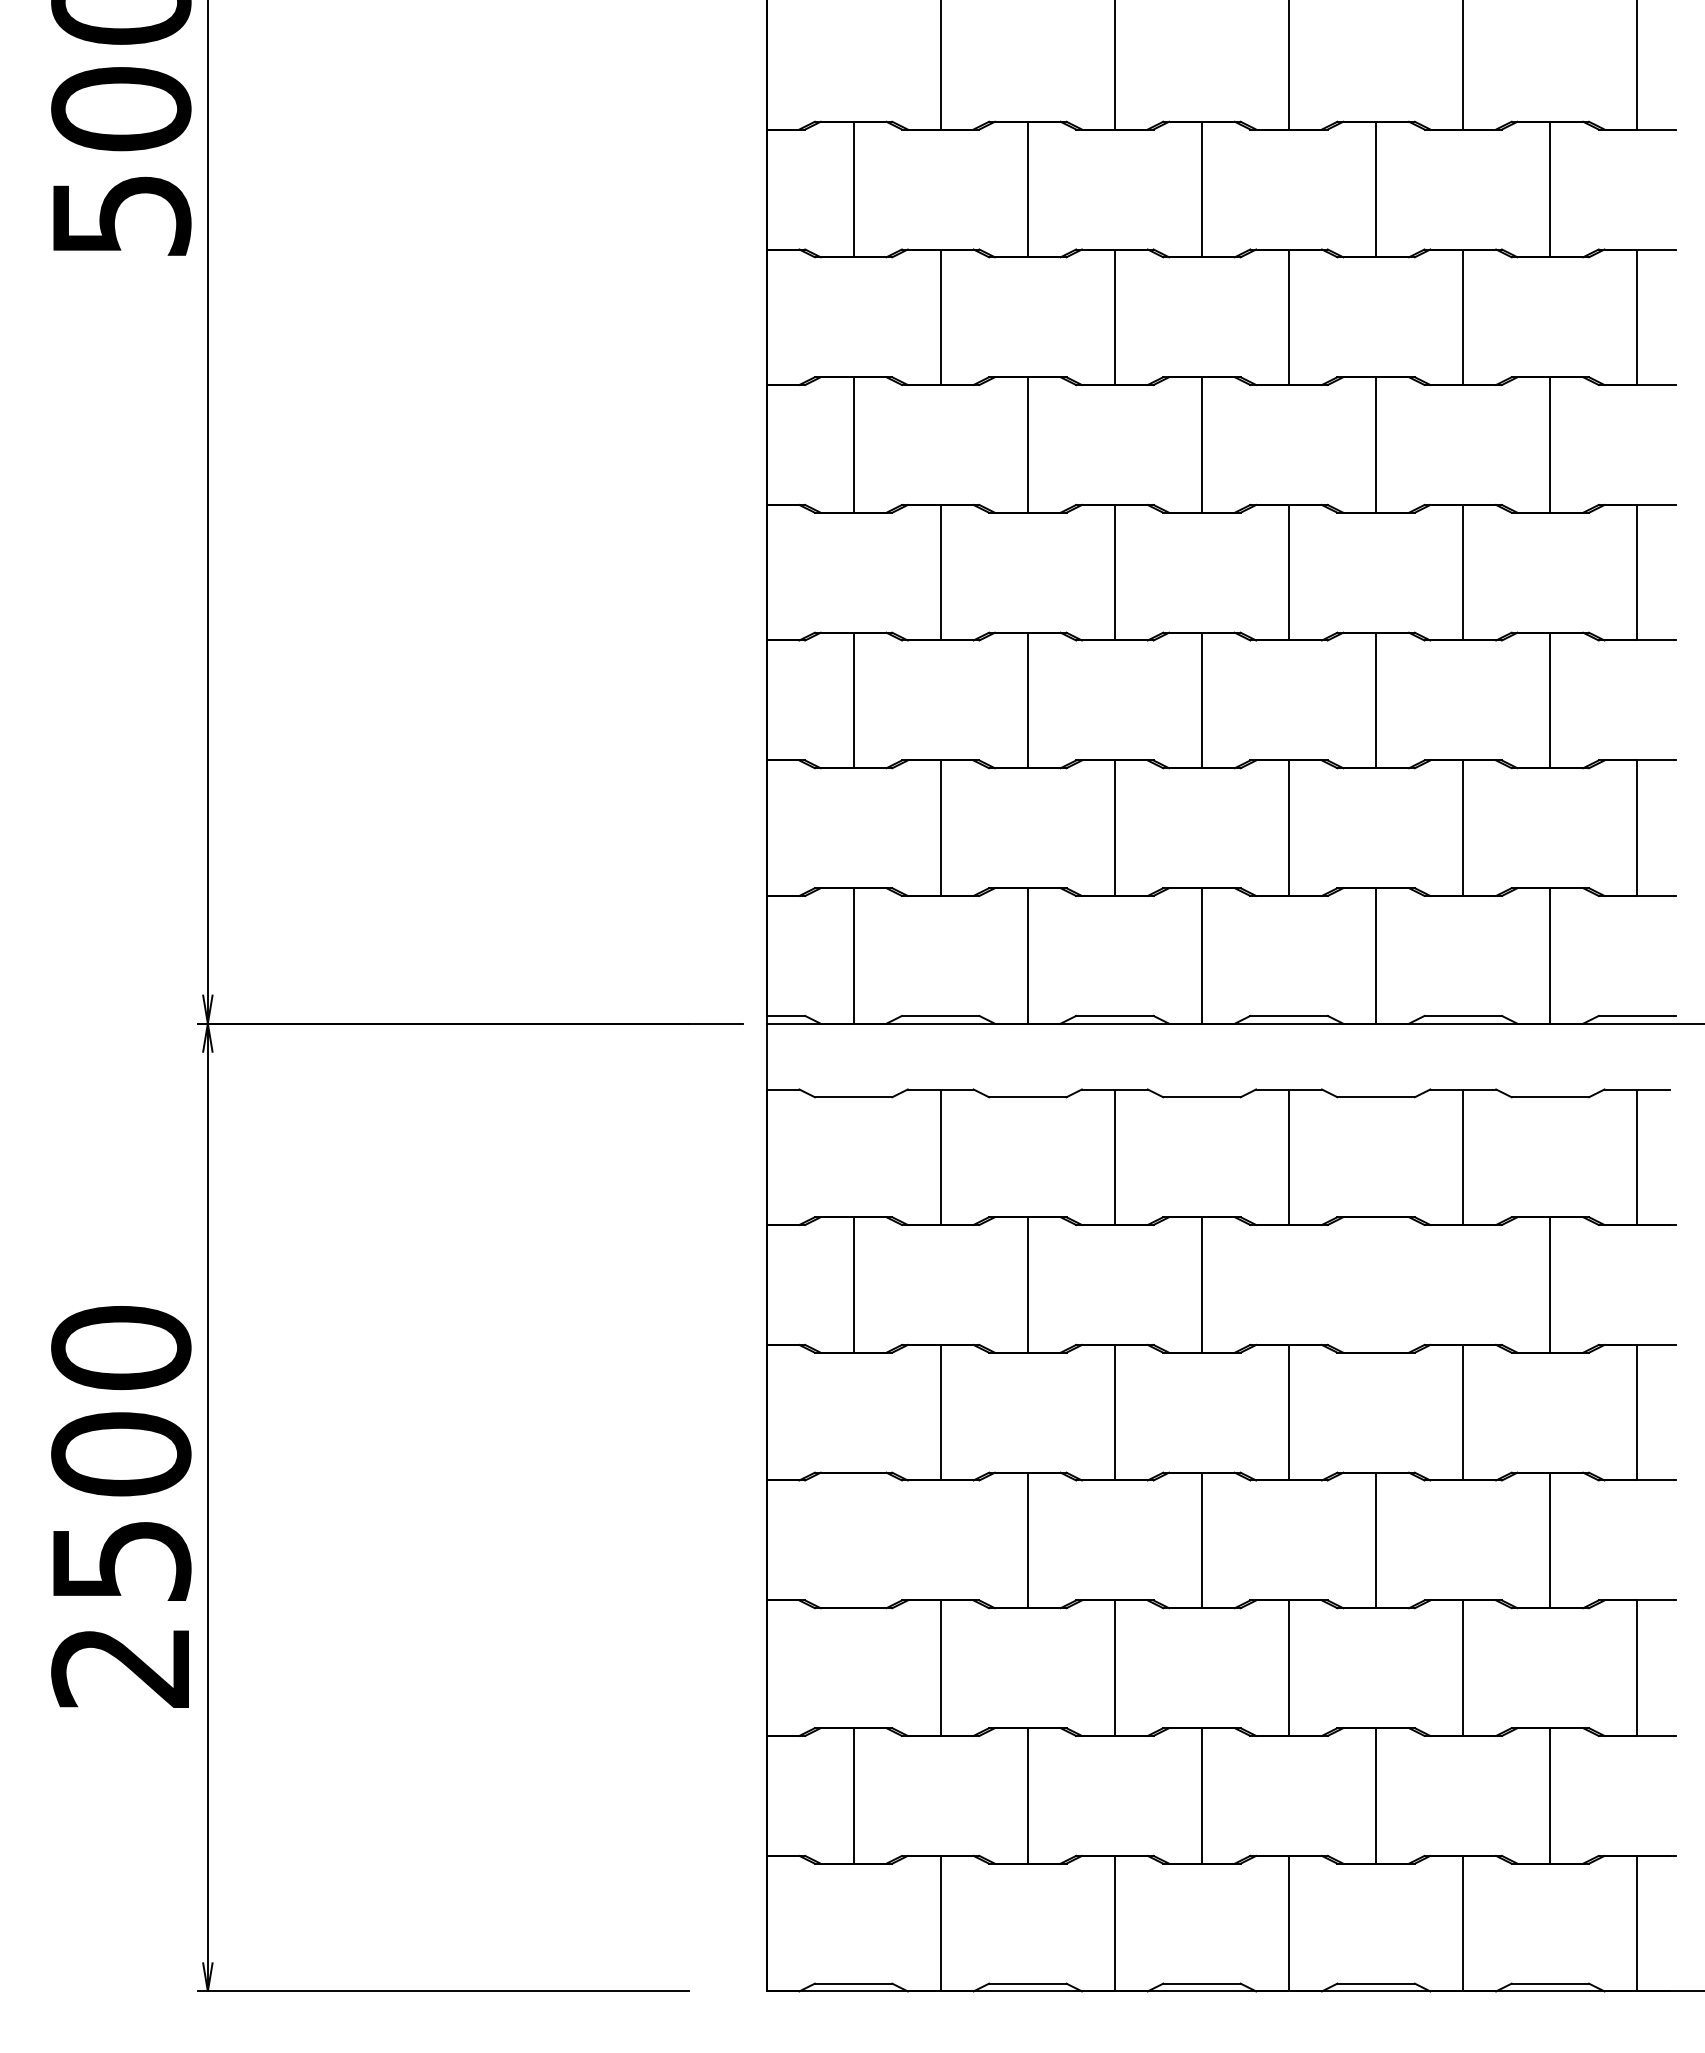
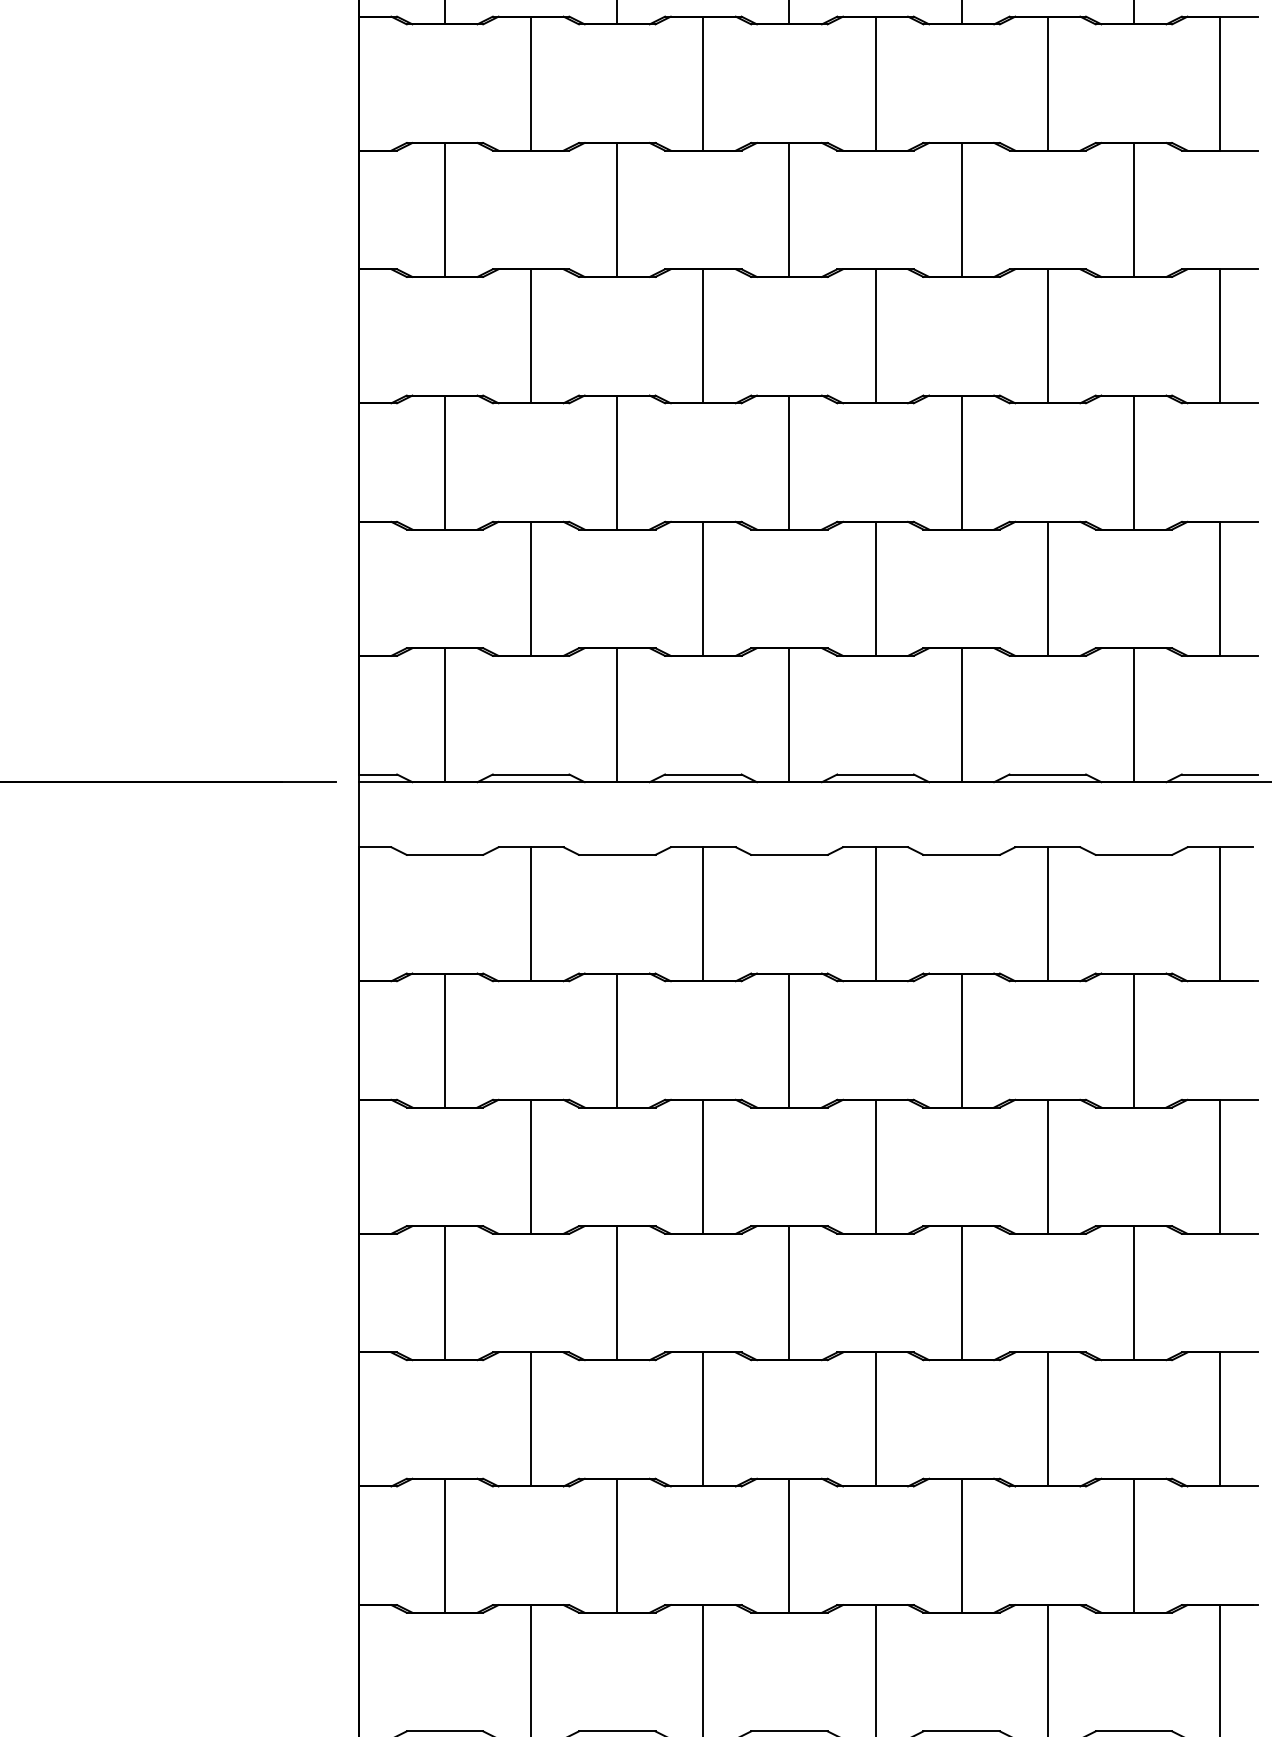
line: (1376, 1284) -> (962, 1040), added
line: (853, 1540) -> (444, 1293), added

